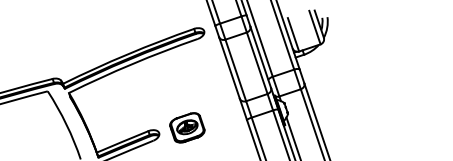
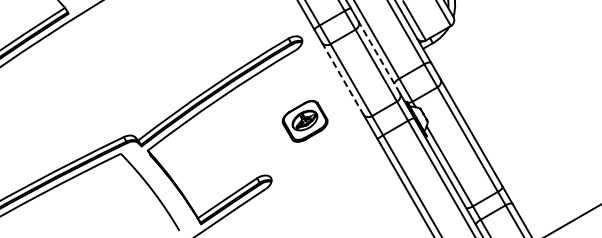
line: (260, 57) -> (379, 57), solid -> dashed
line: (229, 67) -> (342, 78), solid -> dashed
part: (186, 127) -> (304, 121), moved

